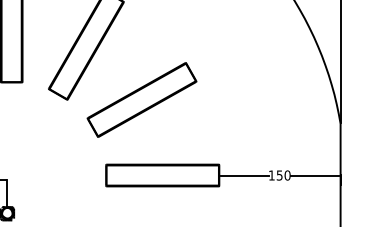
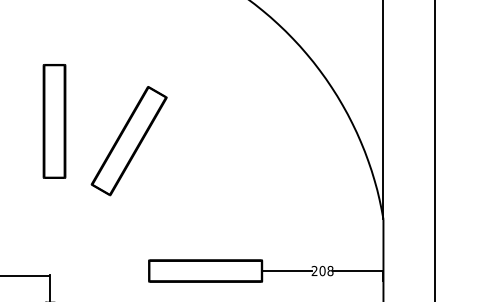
part: (141, 99) -> (184, 195), removed
text: (279, 174) -> (322, 270), 150 -> 208

